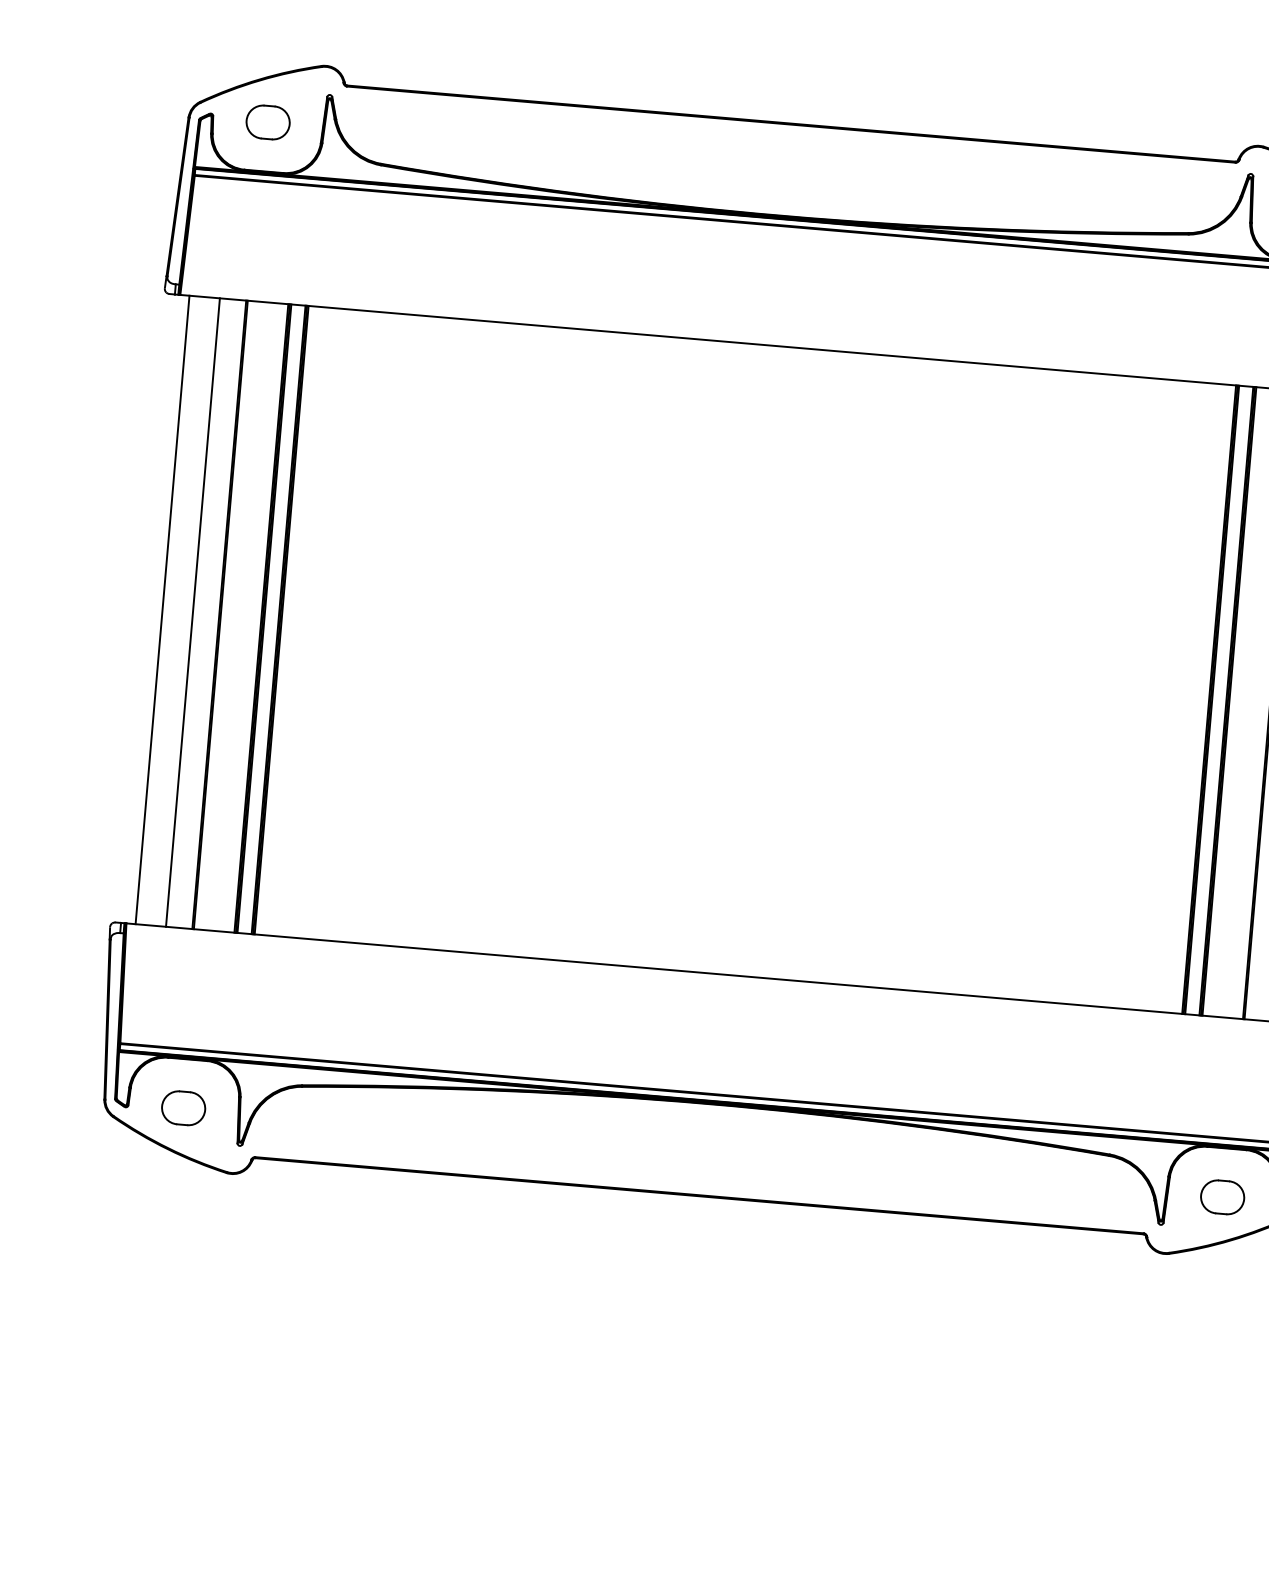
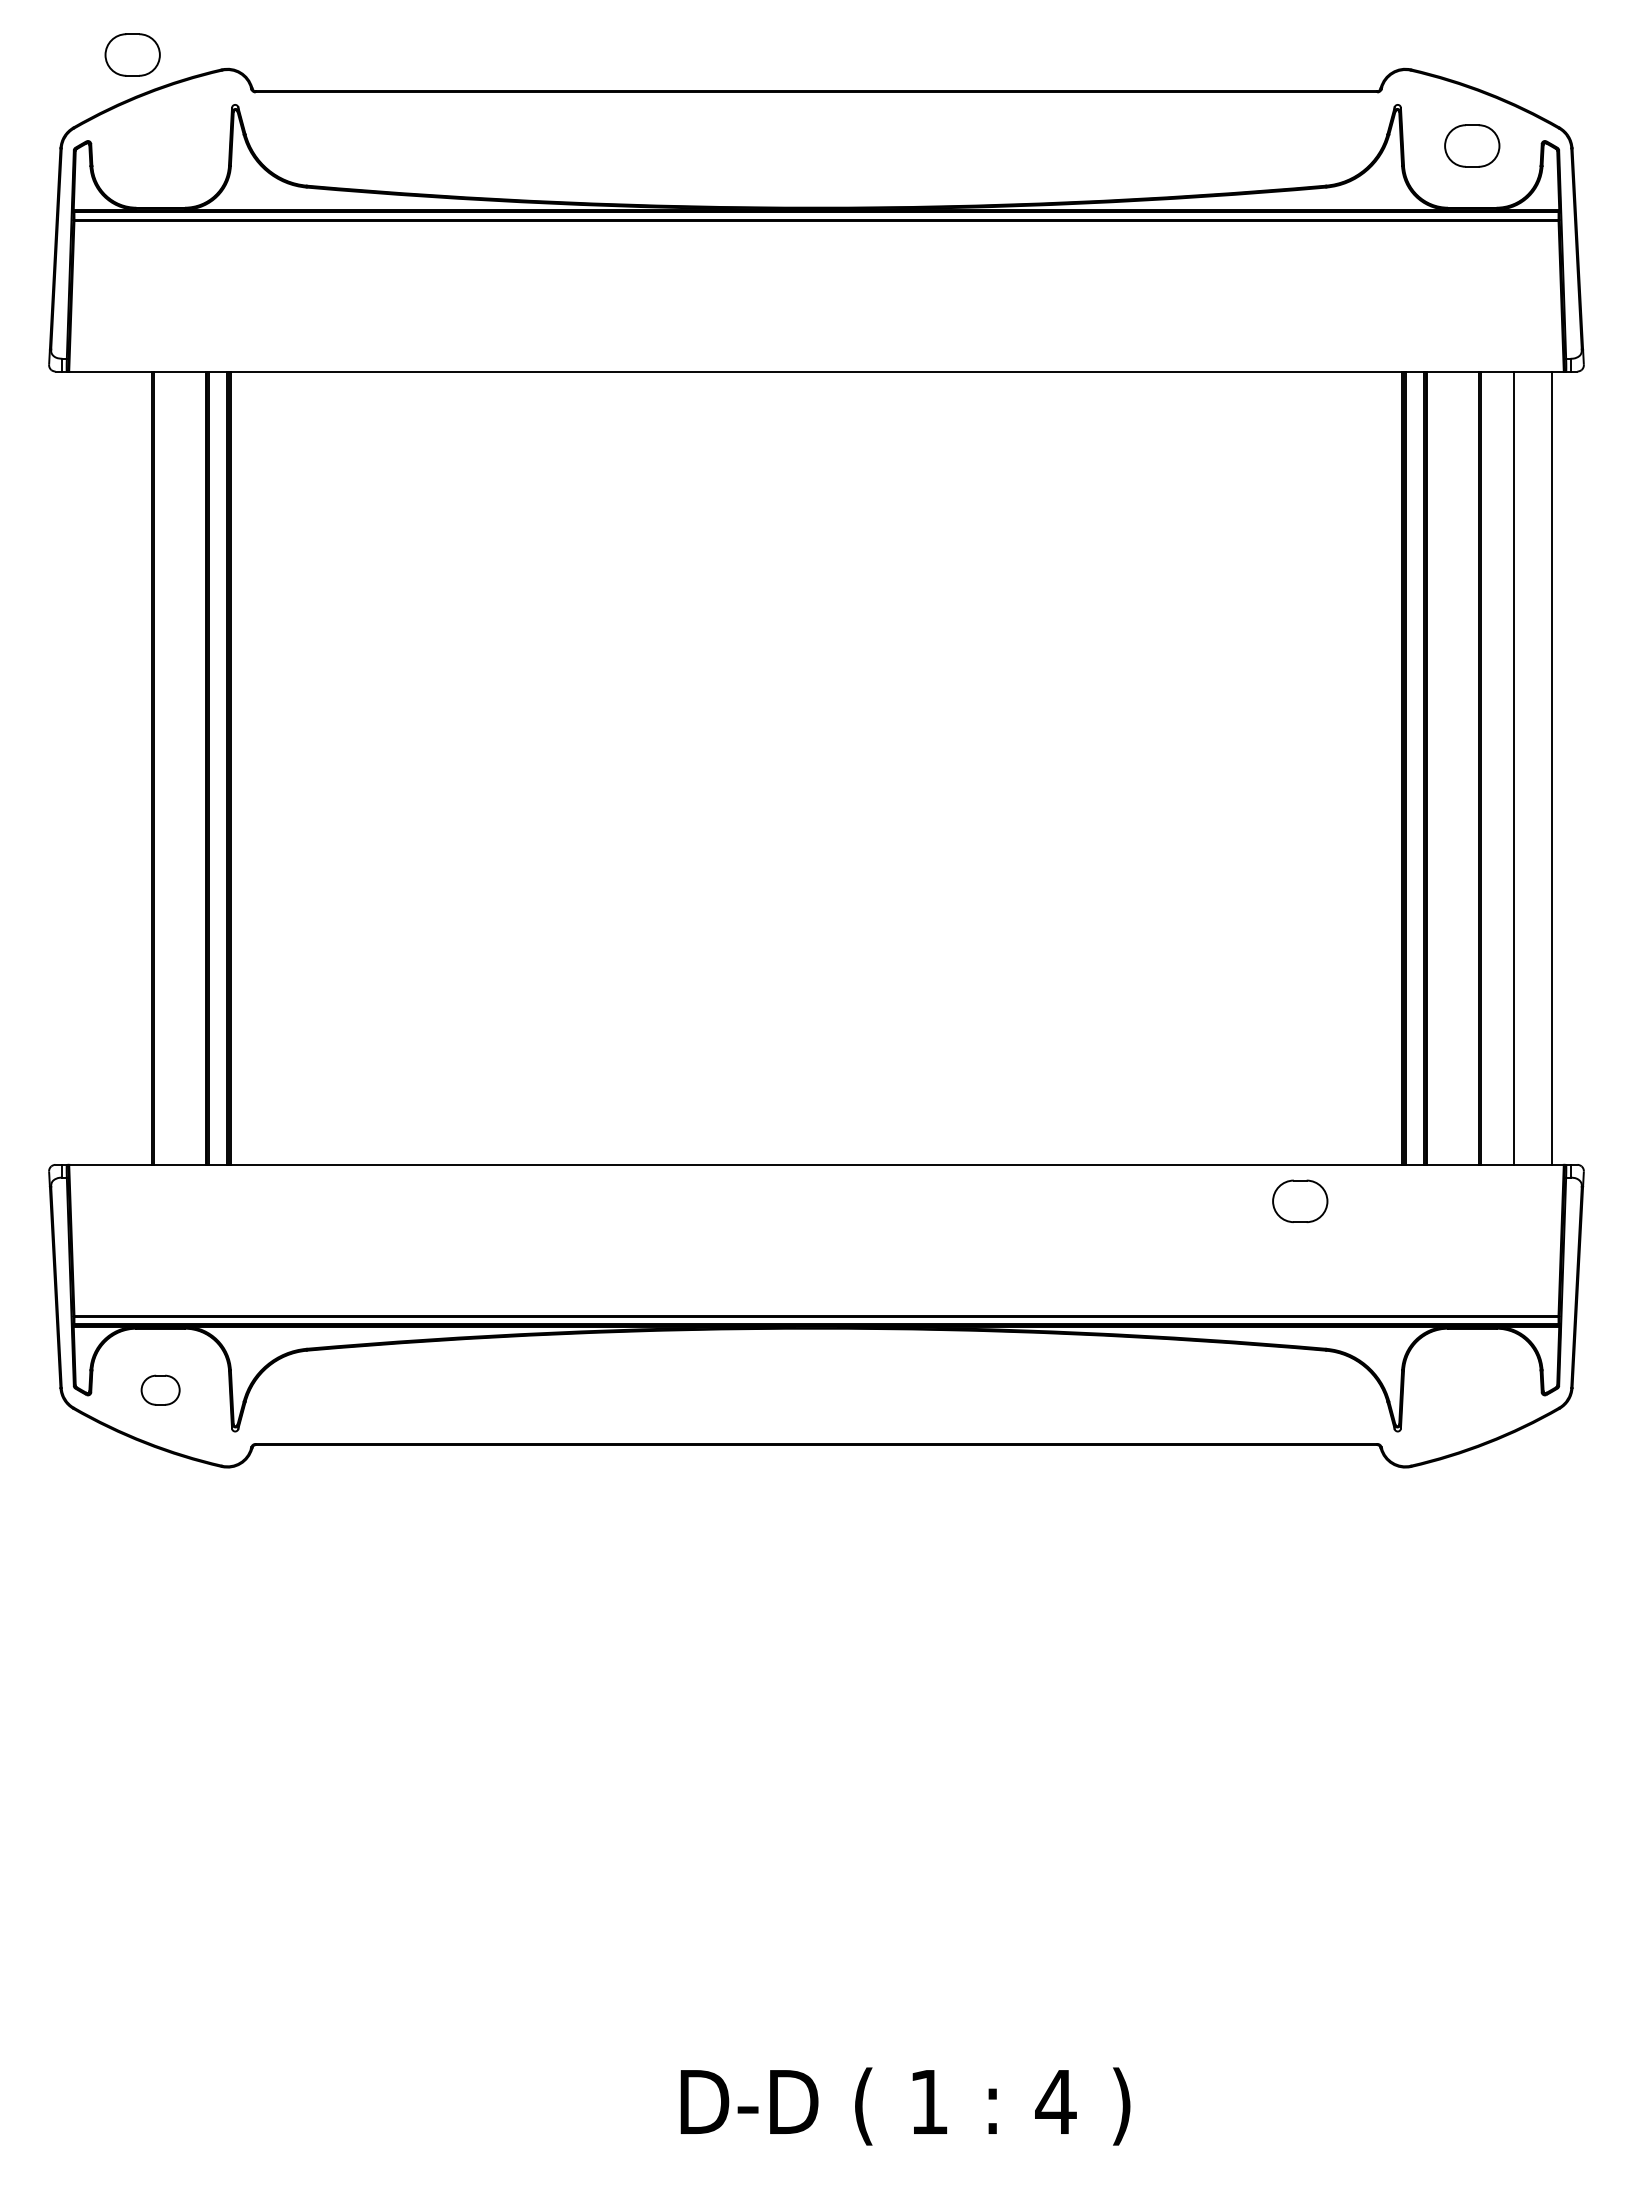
part: (268, 122) -> (132, 54), moved
line: (162, 609) -> (80, 767), removed
line: (193, 612) -> (119, 767), removed
part: (183, 1107) -> (160, 1389), size x0.7
part: (1222, 1196) -> (1300, 1200), moved

